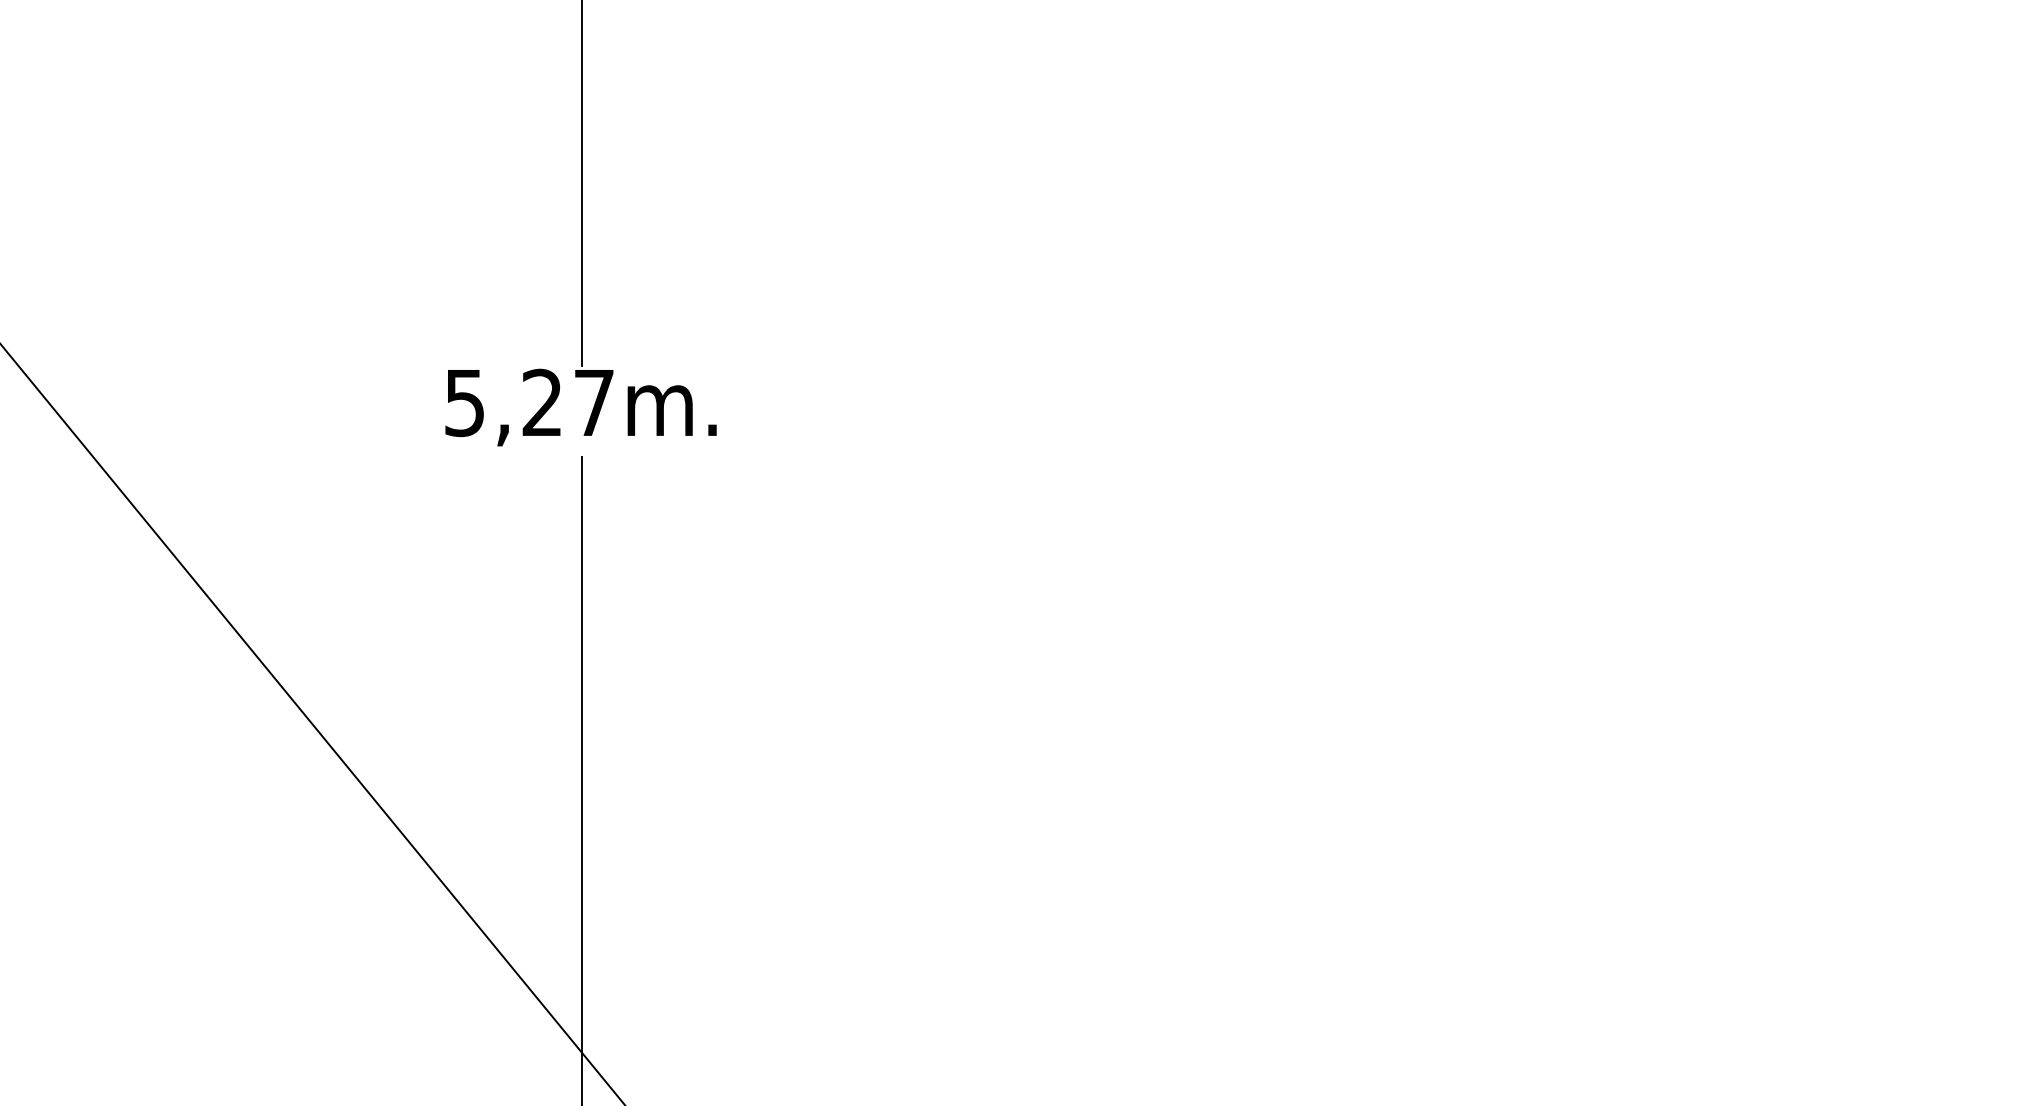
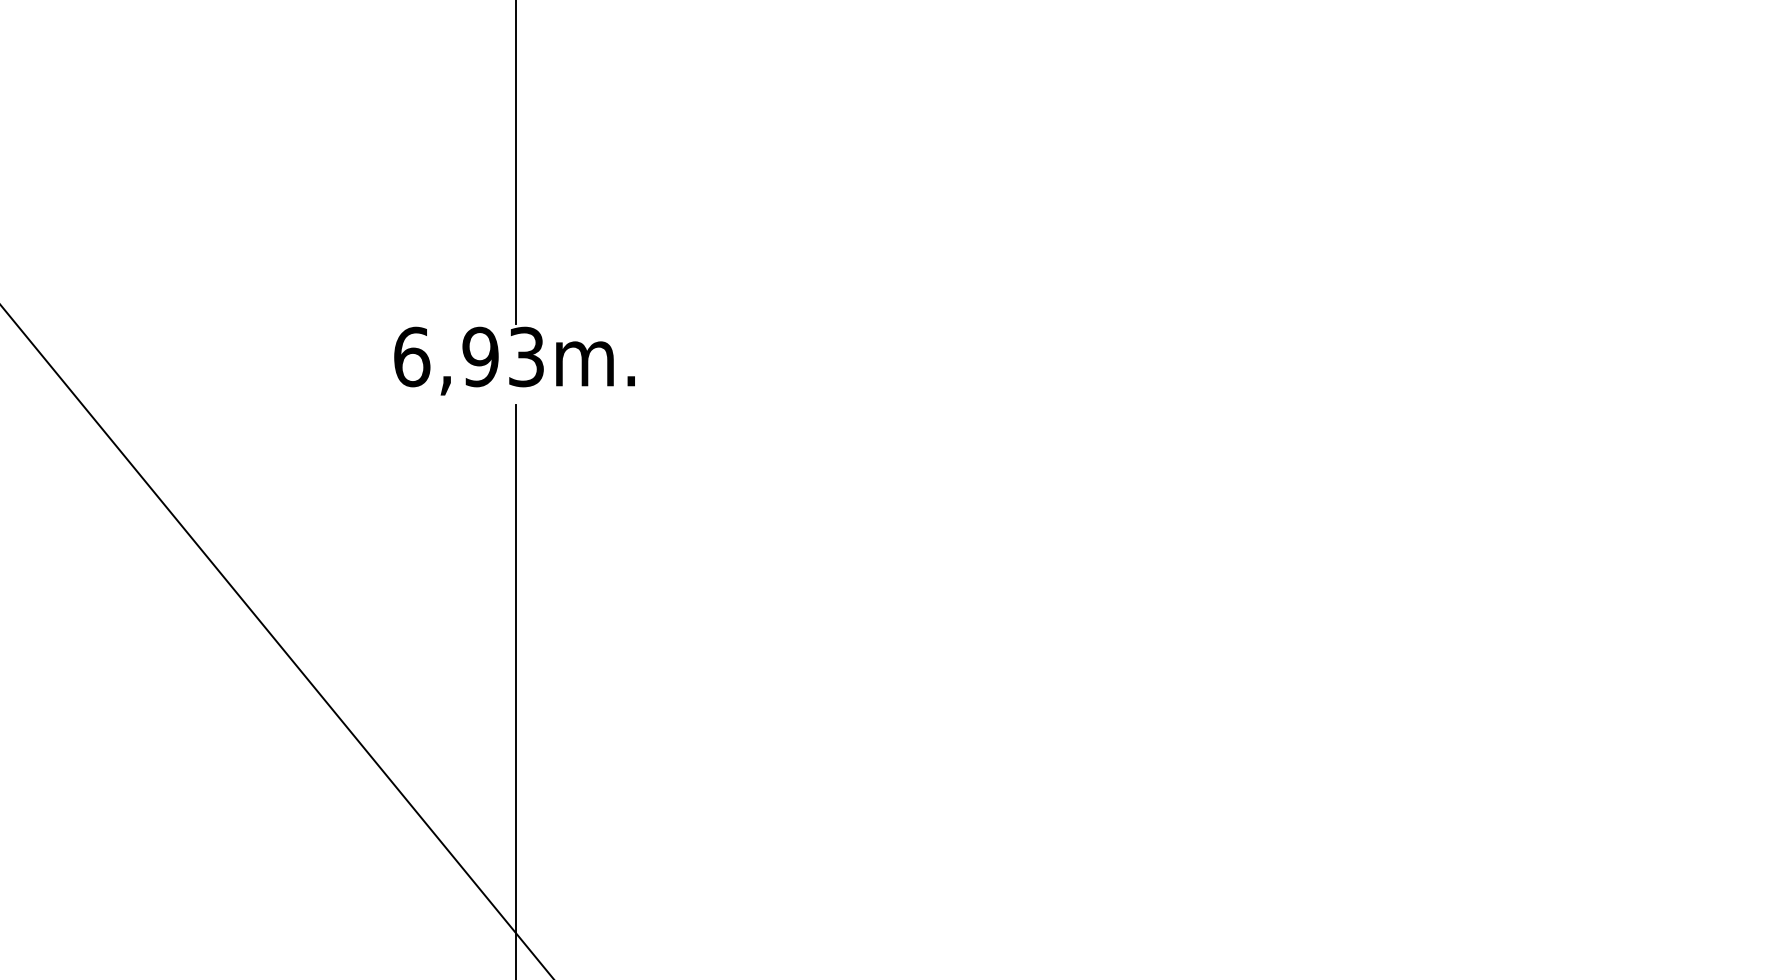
text: (528, 402) -> (468, 356), 5,27m. -> 6,93m.

